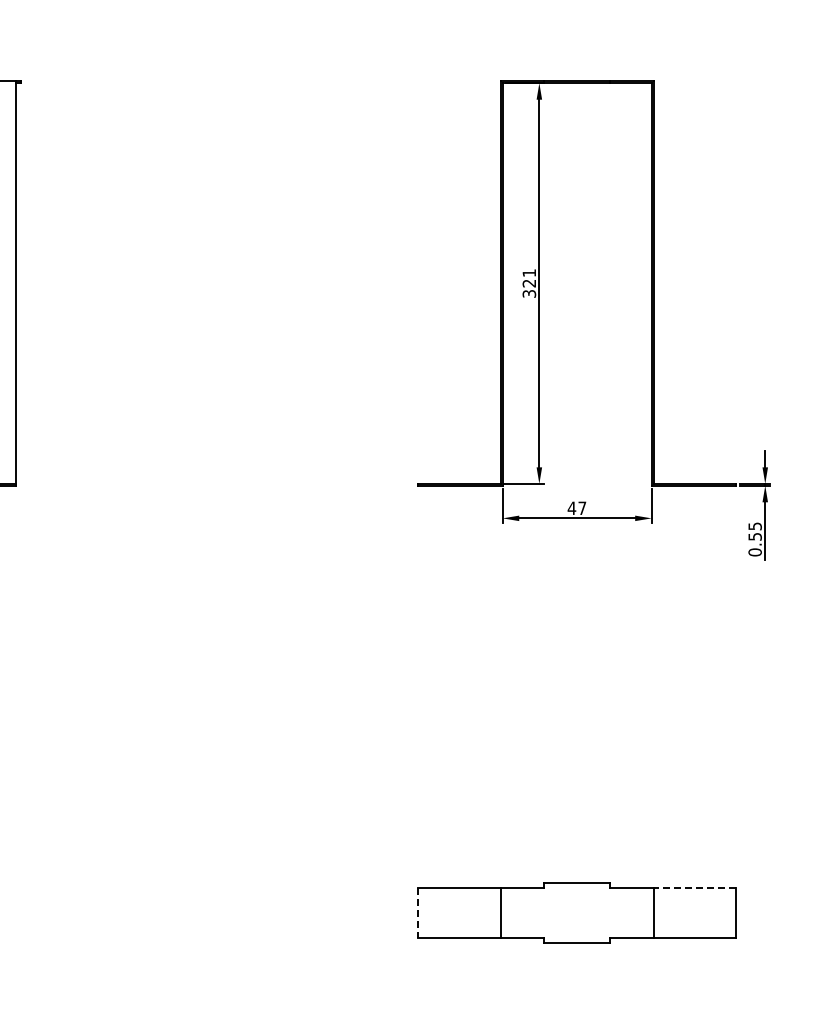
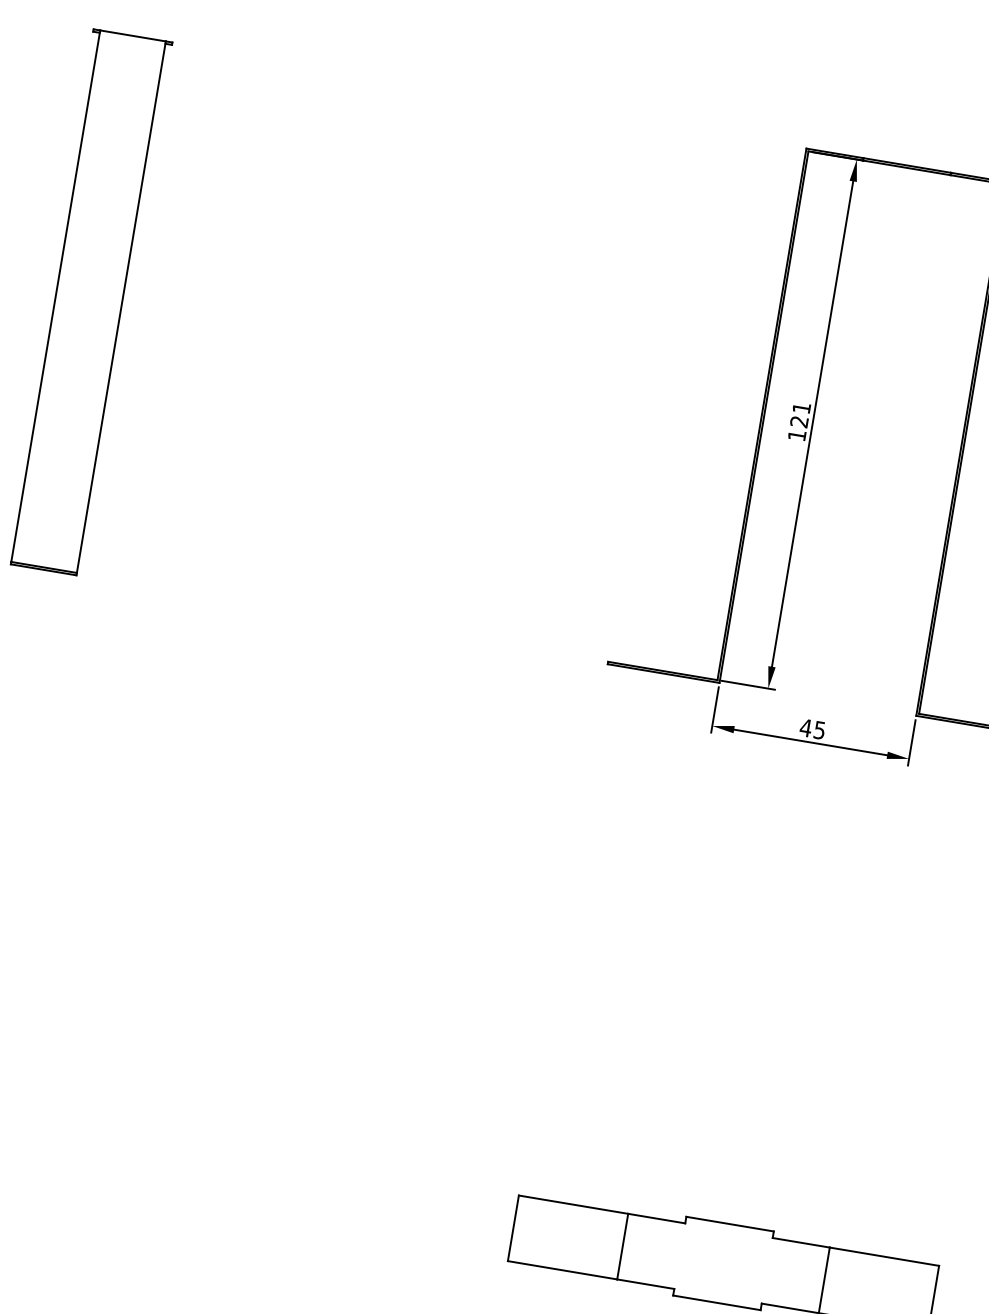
text: (529, 293) -> (797, 435), 321 -> 121
text: (582, 508) -> (819, 730), 47 -> 45
line: (694, 888) -> (883, 1257), dashed -> solid
line: (418, 913) -> (513, 1229), dashed -> solid

